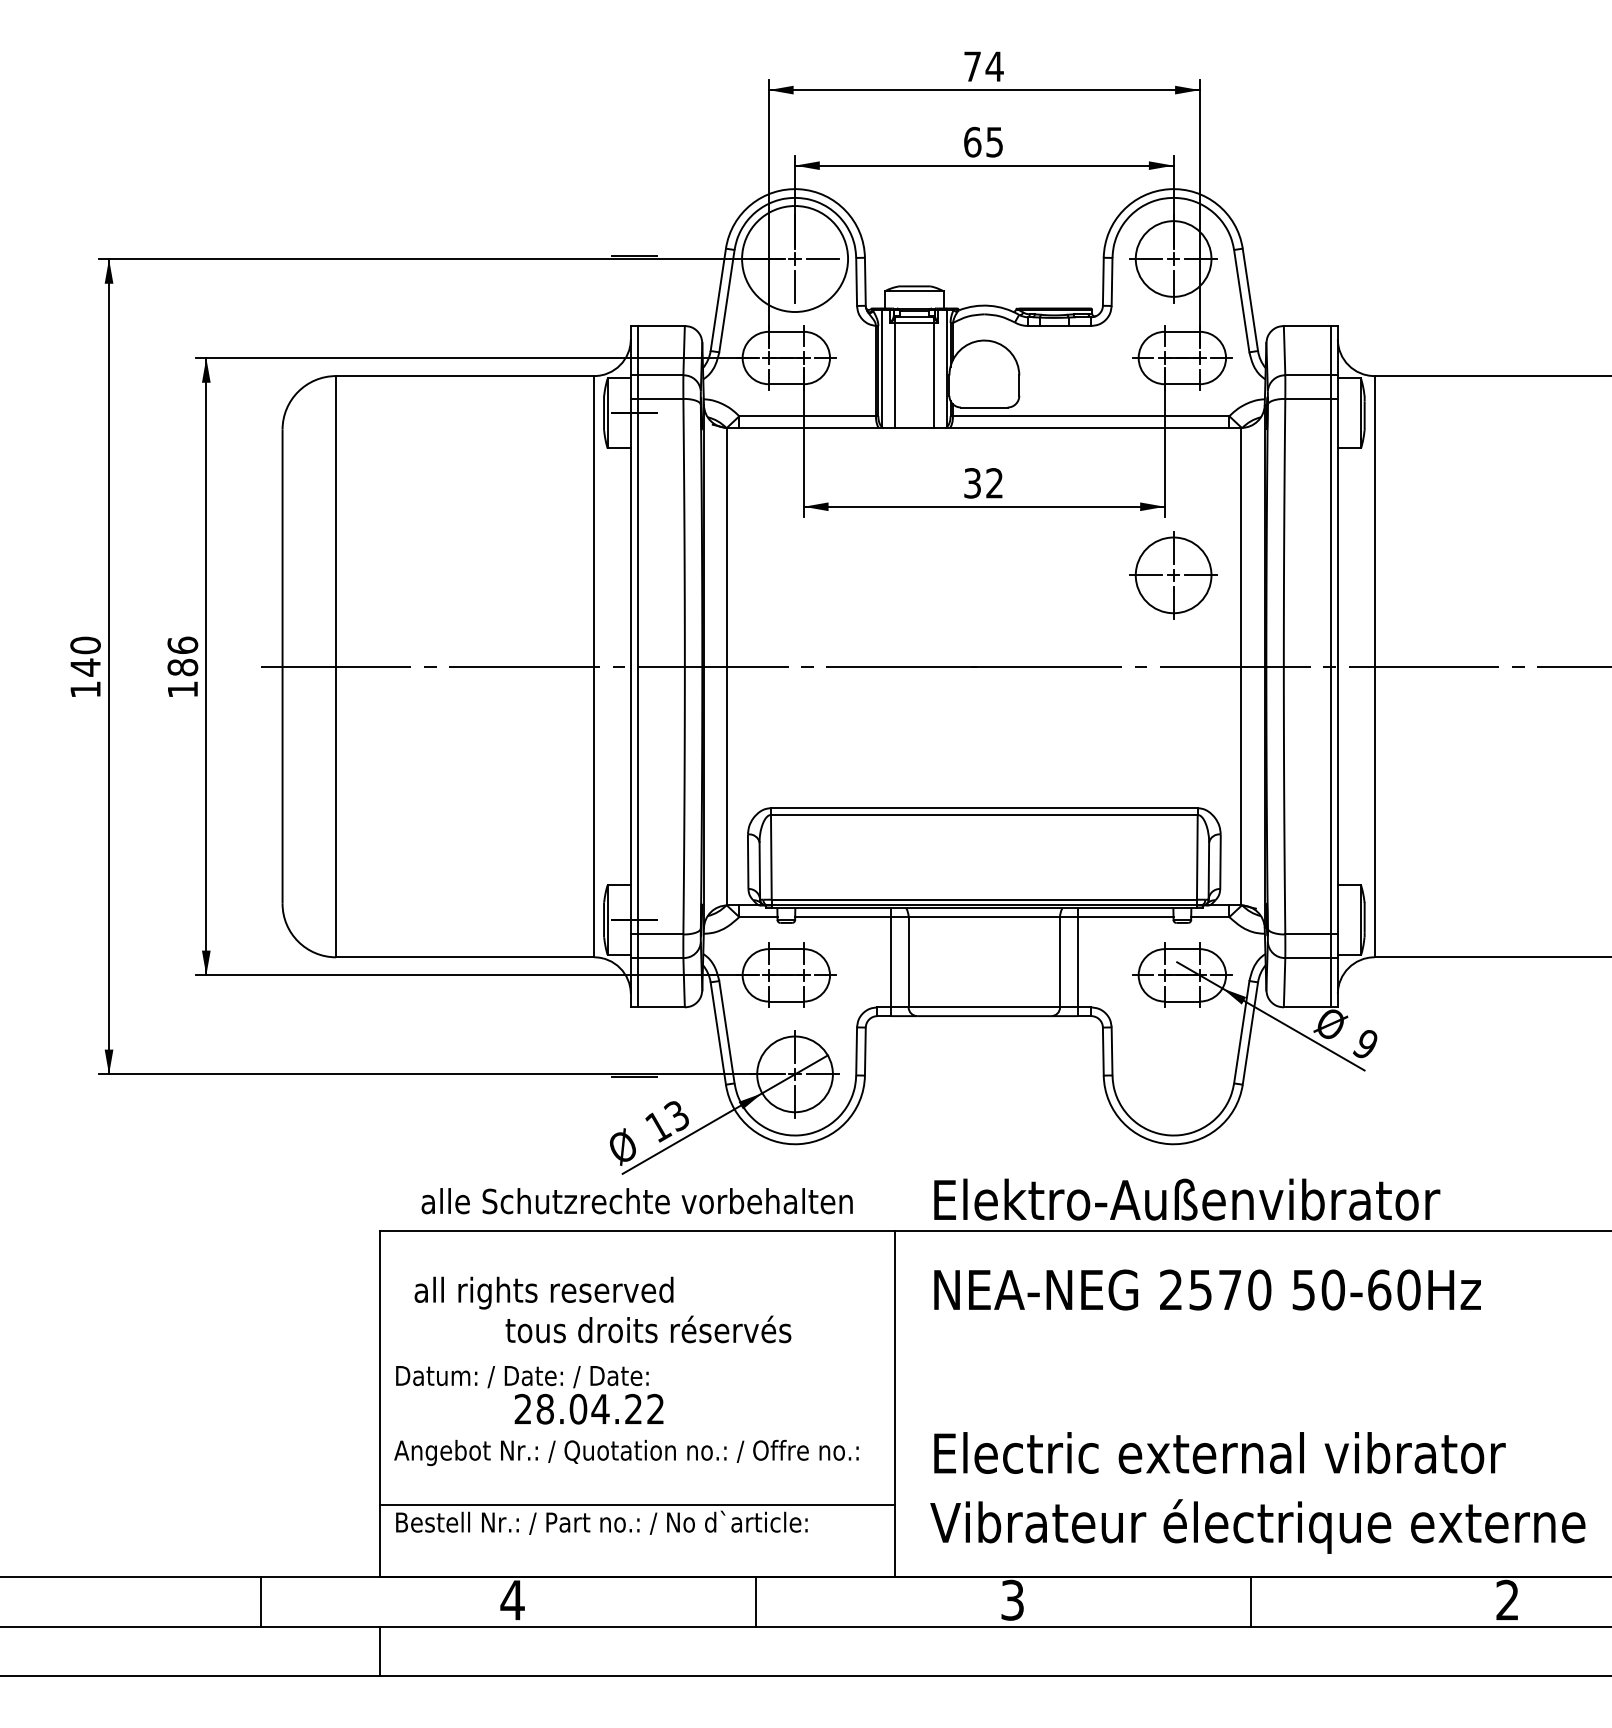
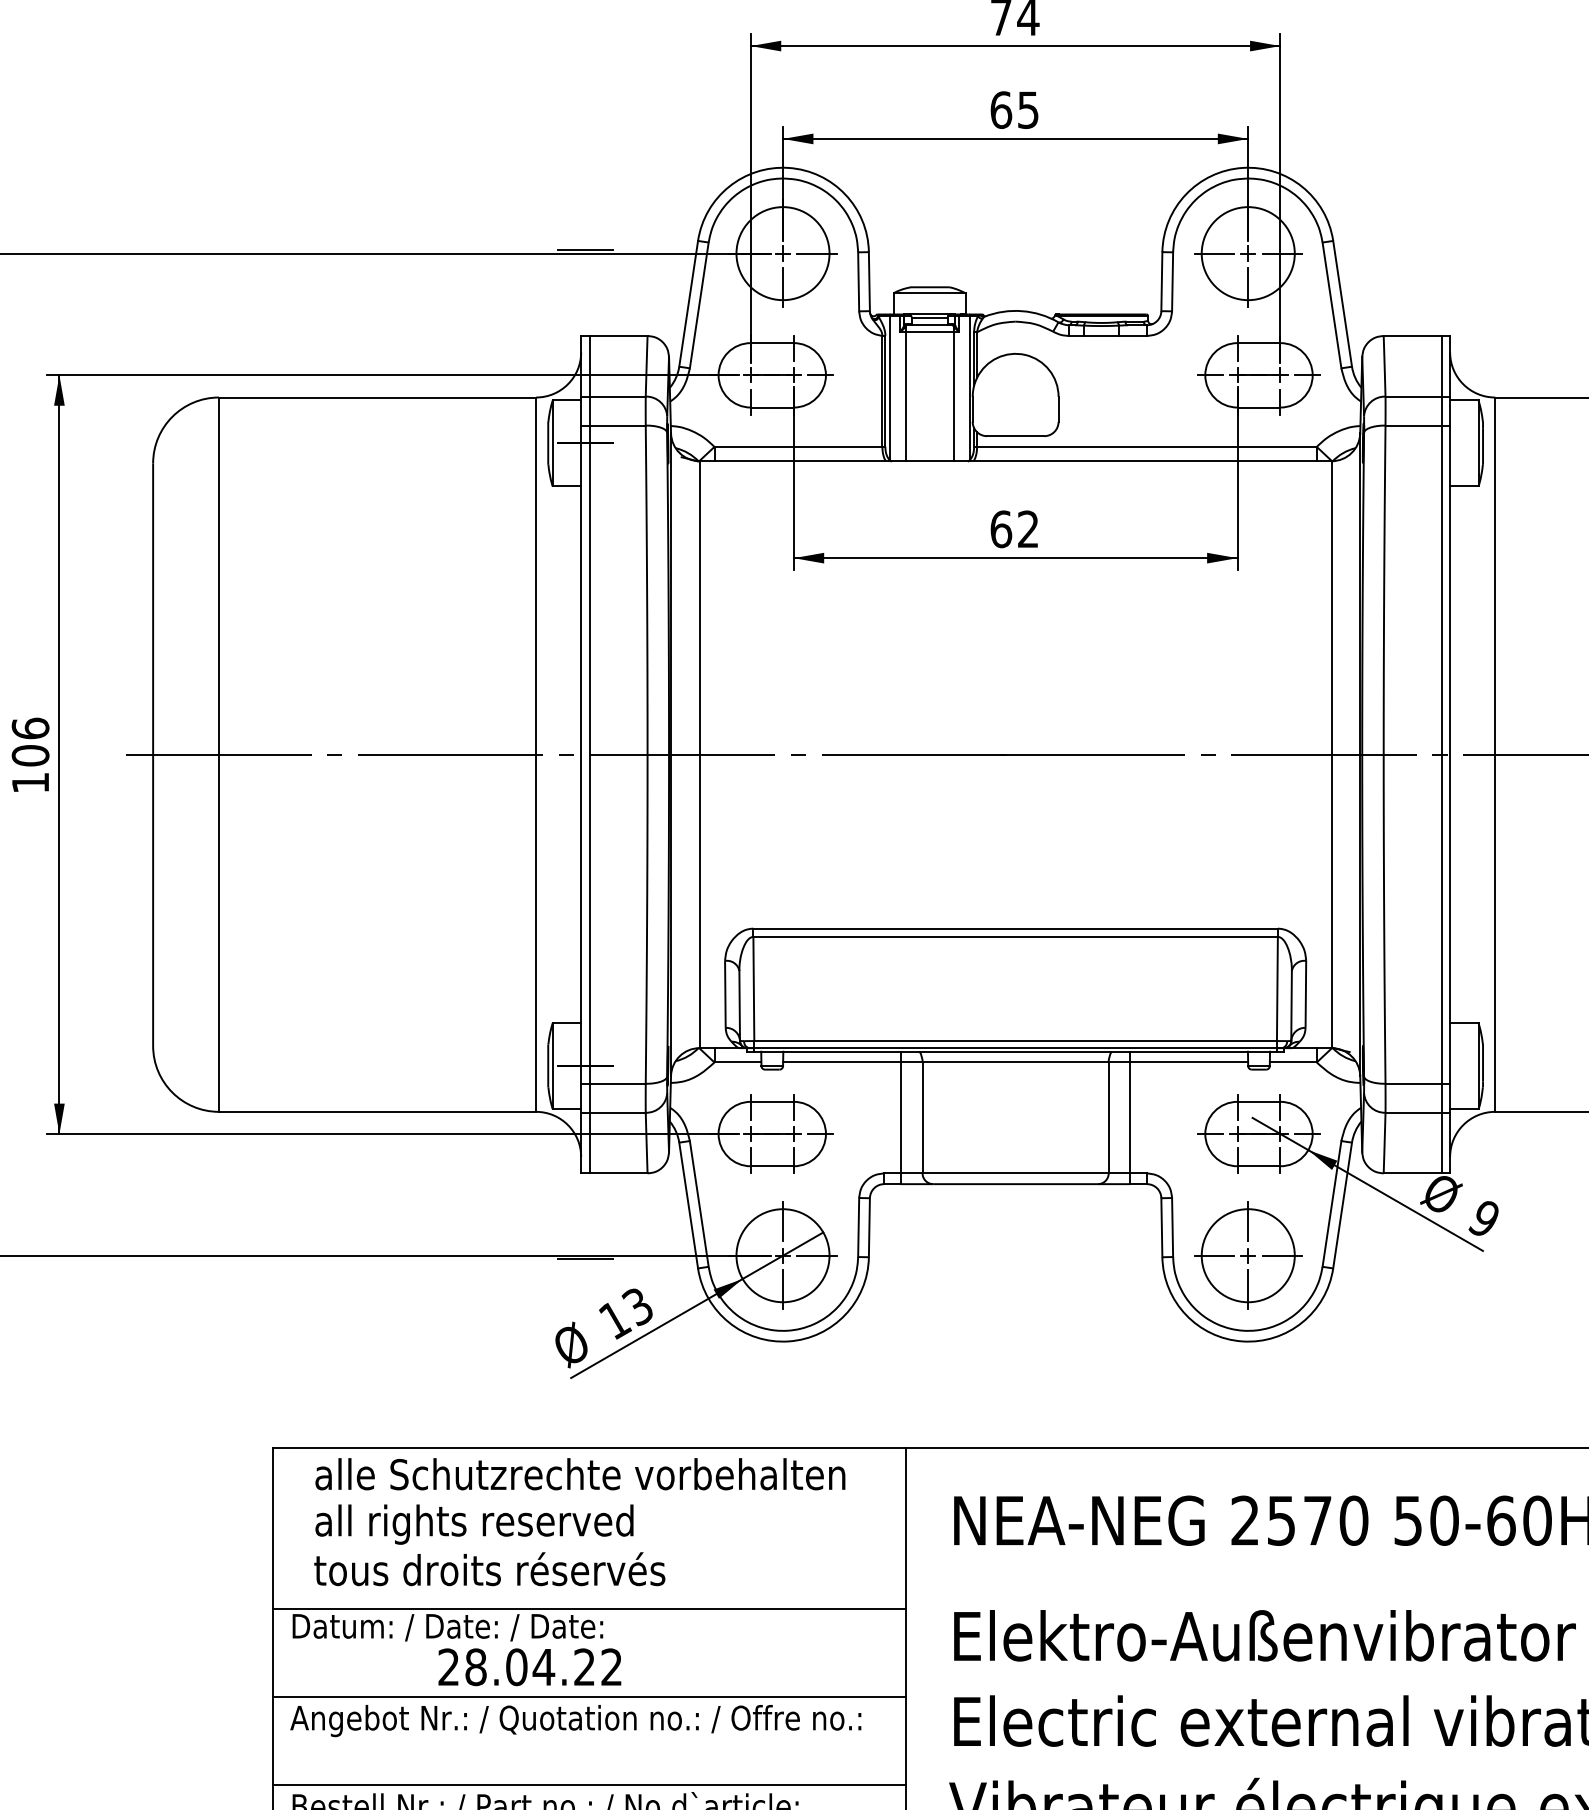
circle: (794, 258) -> (782, 253), size x0.71
text: (972, 483) -> (1001, 529), 32 -> 62
part: (1173, 575) -> (1248, 1255), moved
text: (182, 667) -> (30, 755), 186 -> 106
text: (1187, 1199) -> (1265, 1635), moved
text: (636, 1201) -> (579, 1474), moved
text: (648, 1329) -> (489, 1569), moved
line: (637, 1361) -> (589, 1608), added
line: (637, 1433) -> (589, 1697), added

